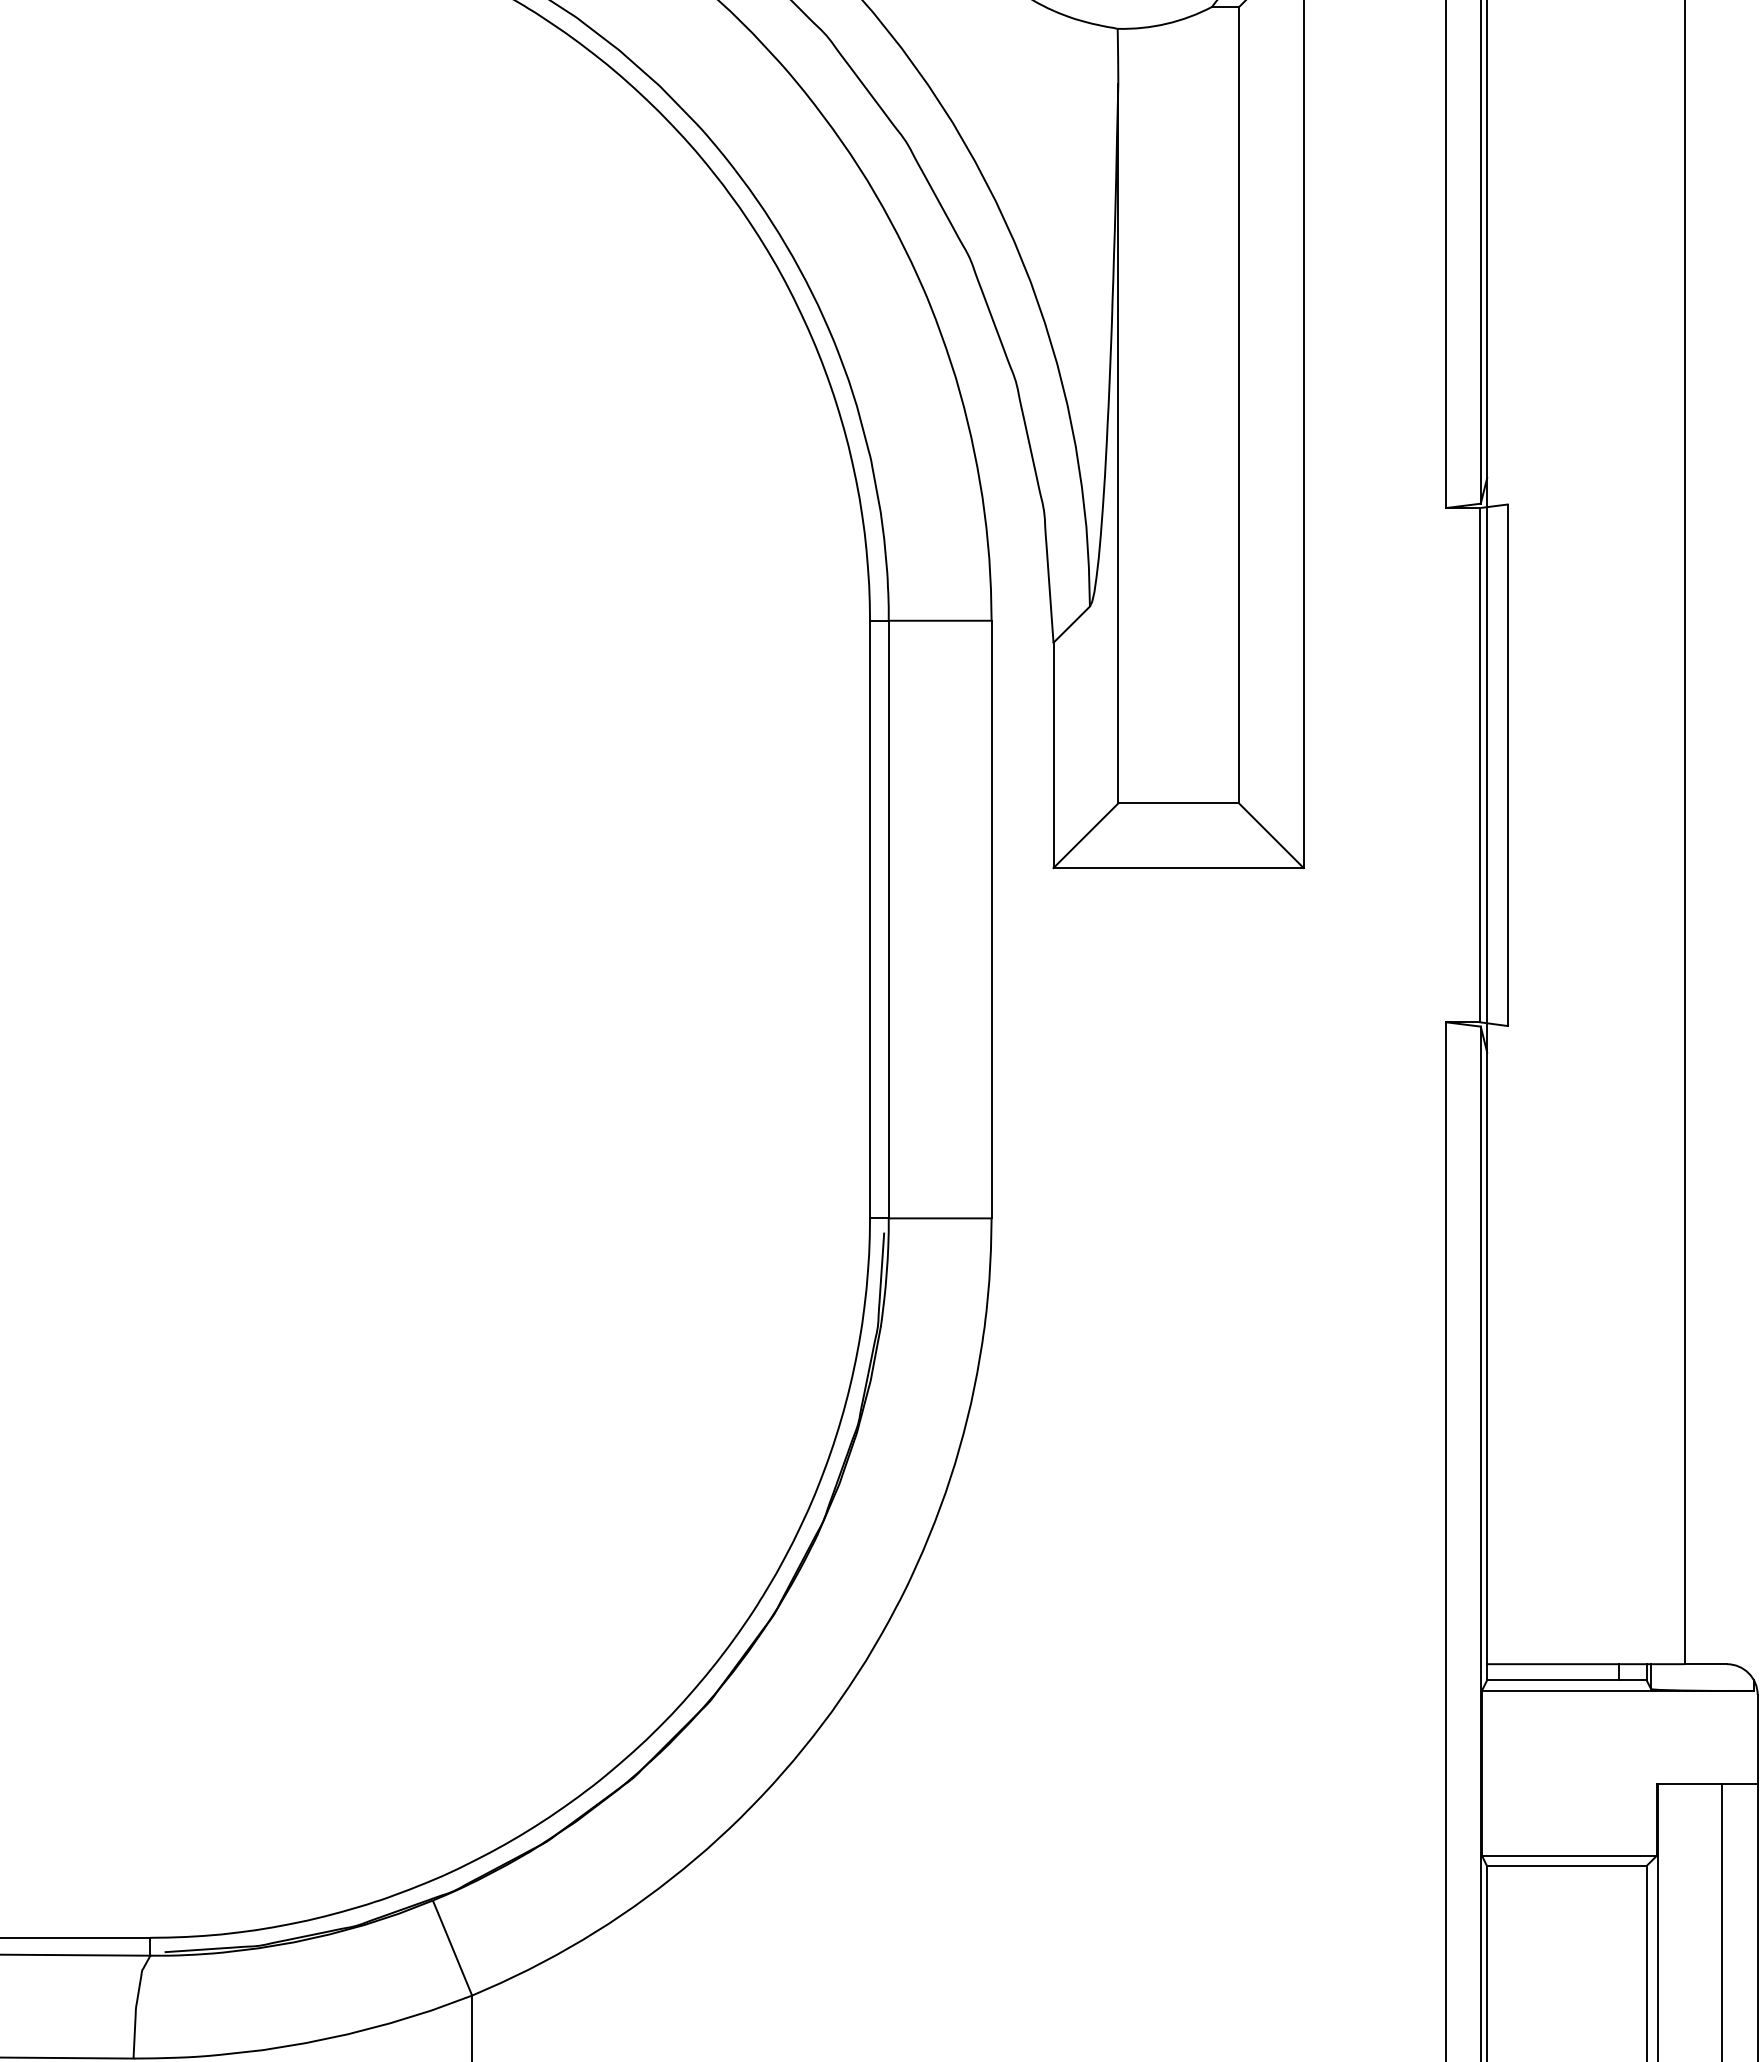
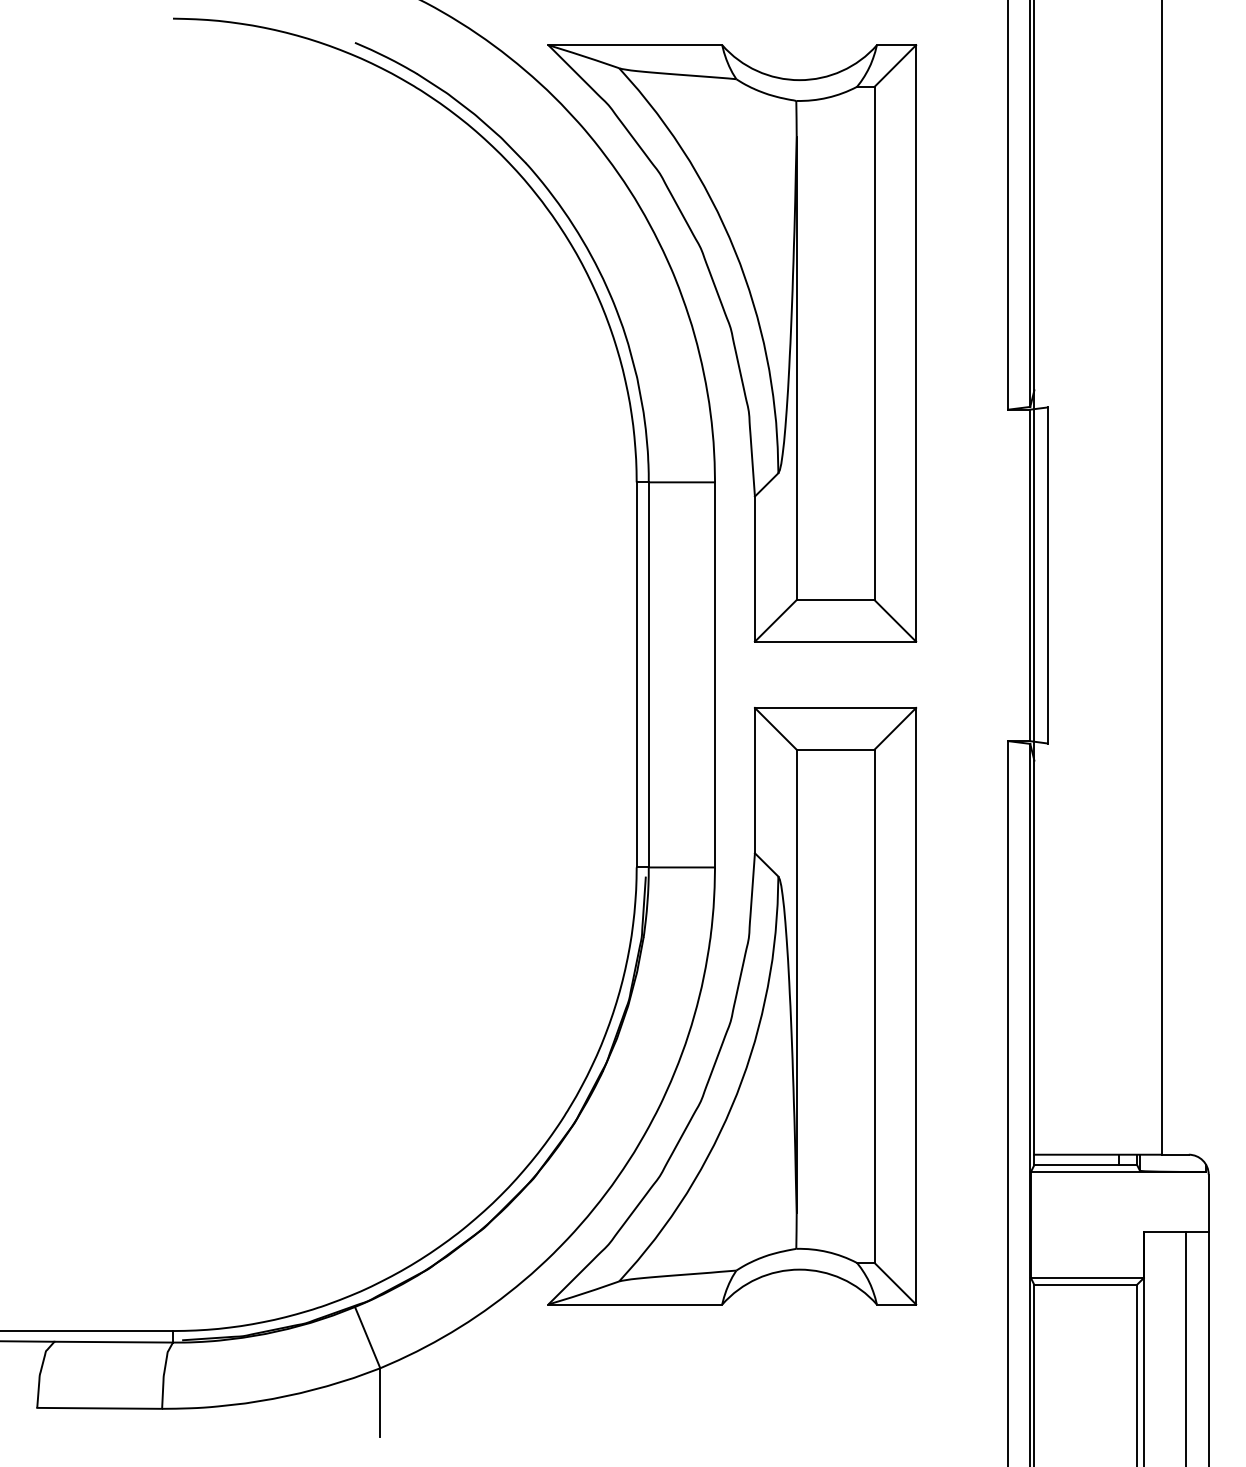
part: (1018, 1434) -> (732, 1006), added

